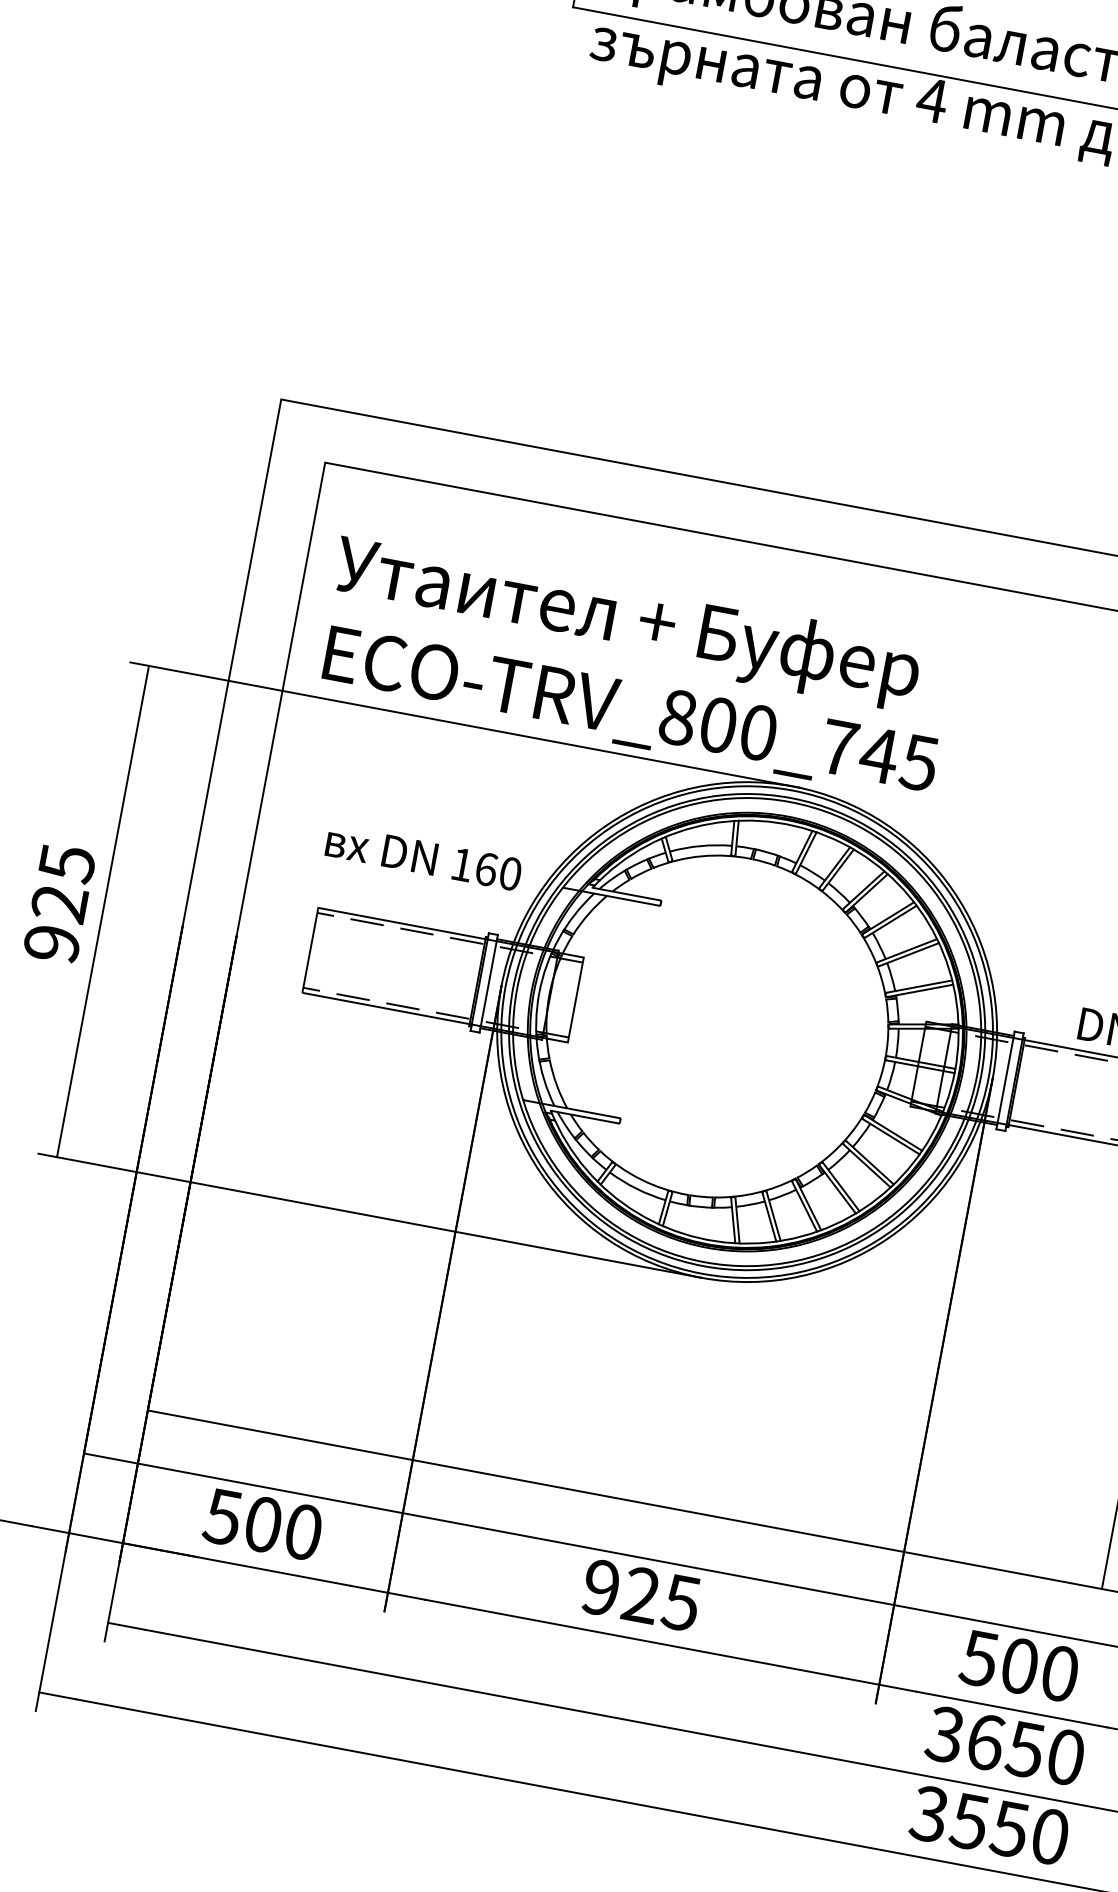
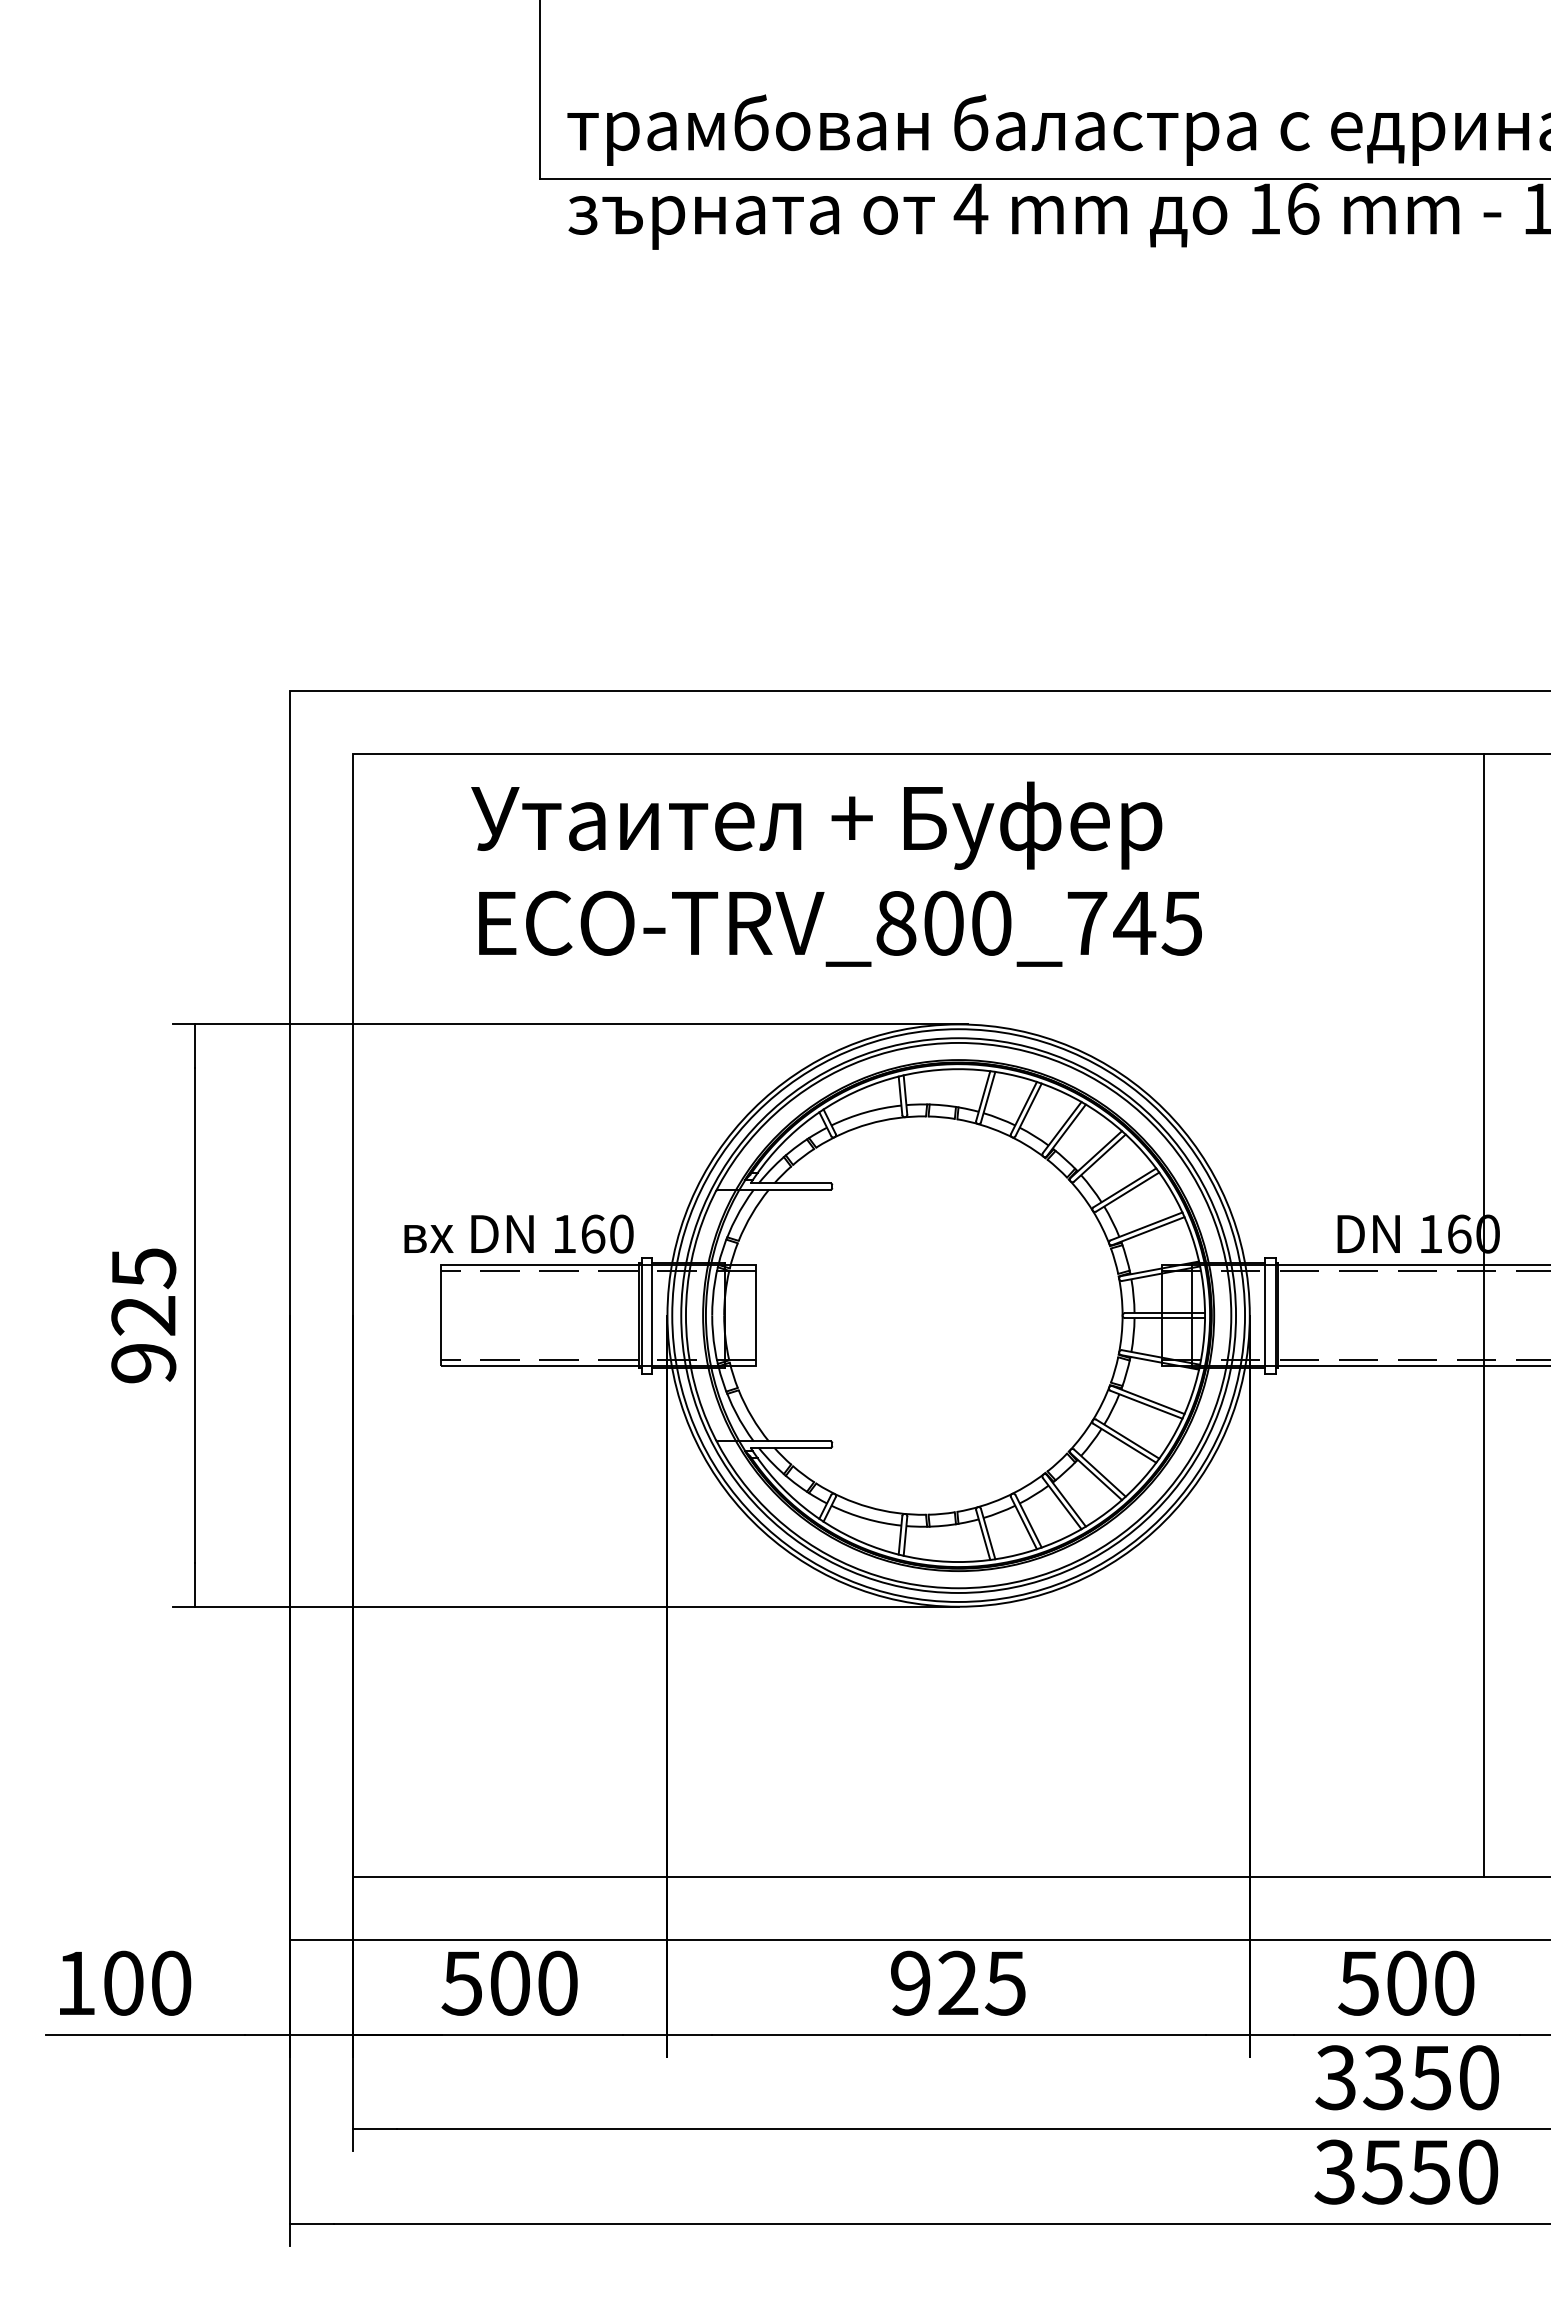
text: (635, 666) -> (836, 873), moved
text: (423, 857) -> (518, 1233), moved
text: (985, 1741) -> (1383, 2077), 3650 -> 3350

